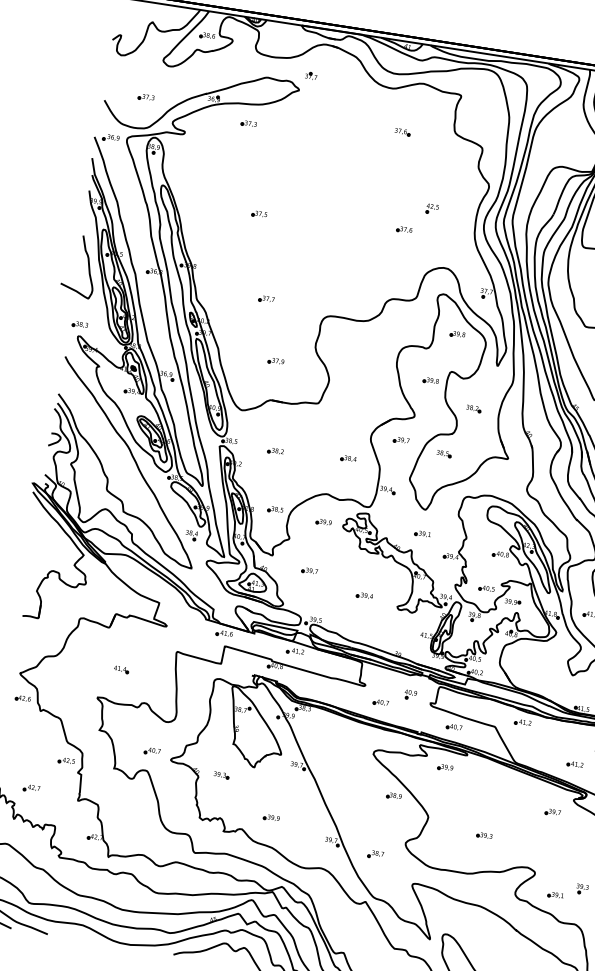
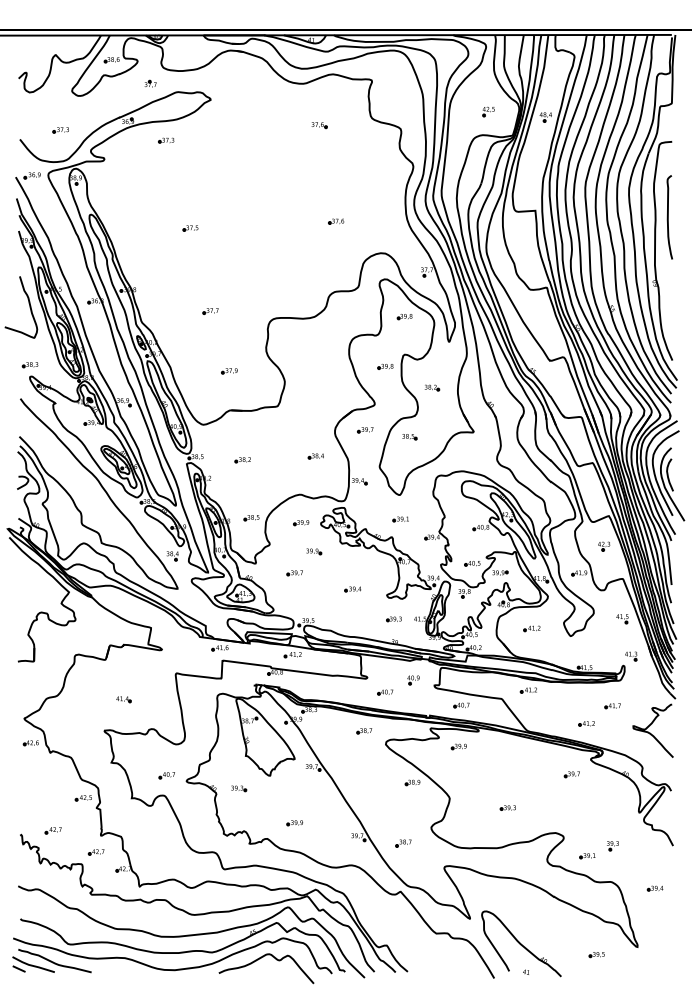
part: (311, 75) -> (150, 83), moved
part: (432, 208) -> (488, 111), moved
part: (332, 552) -> (314, 551), added
part: (400, 631) -> (393, 619), added
part: (535, 661) -> (531, 628), added
part: (354, 738) -> (364, 731), added
part: (70, 816) -> (95, 852), added

